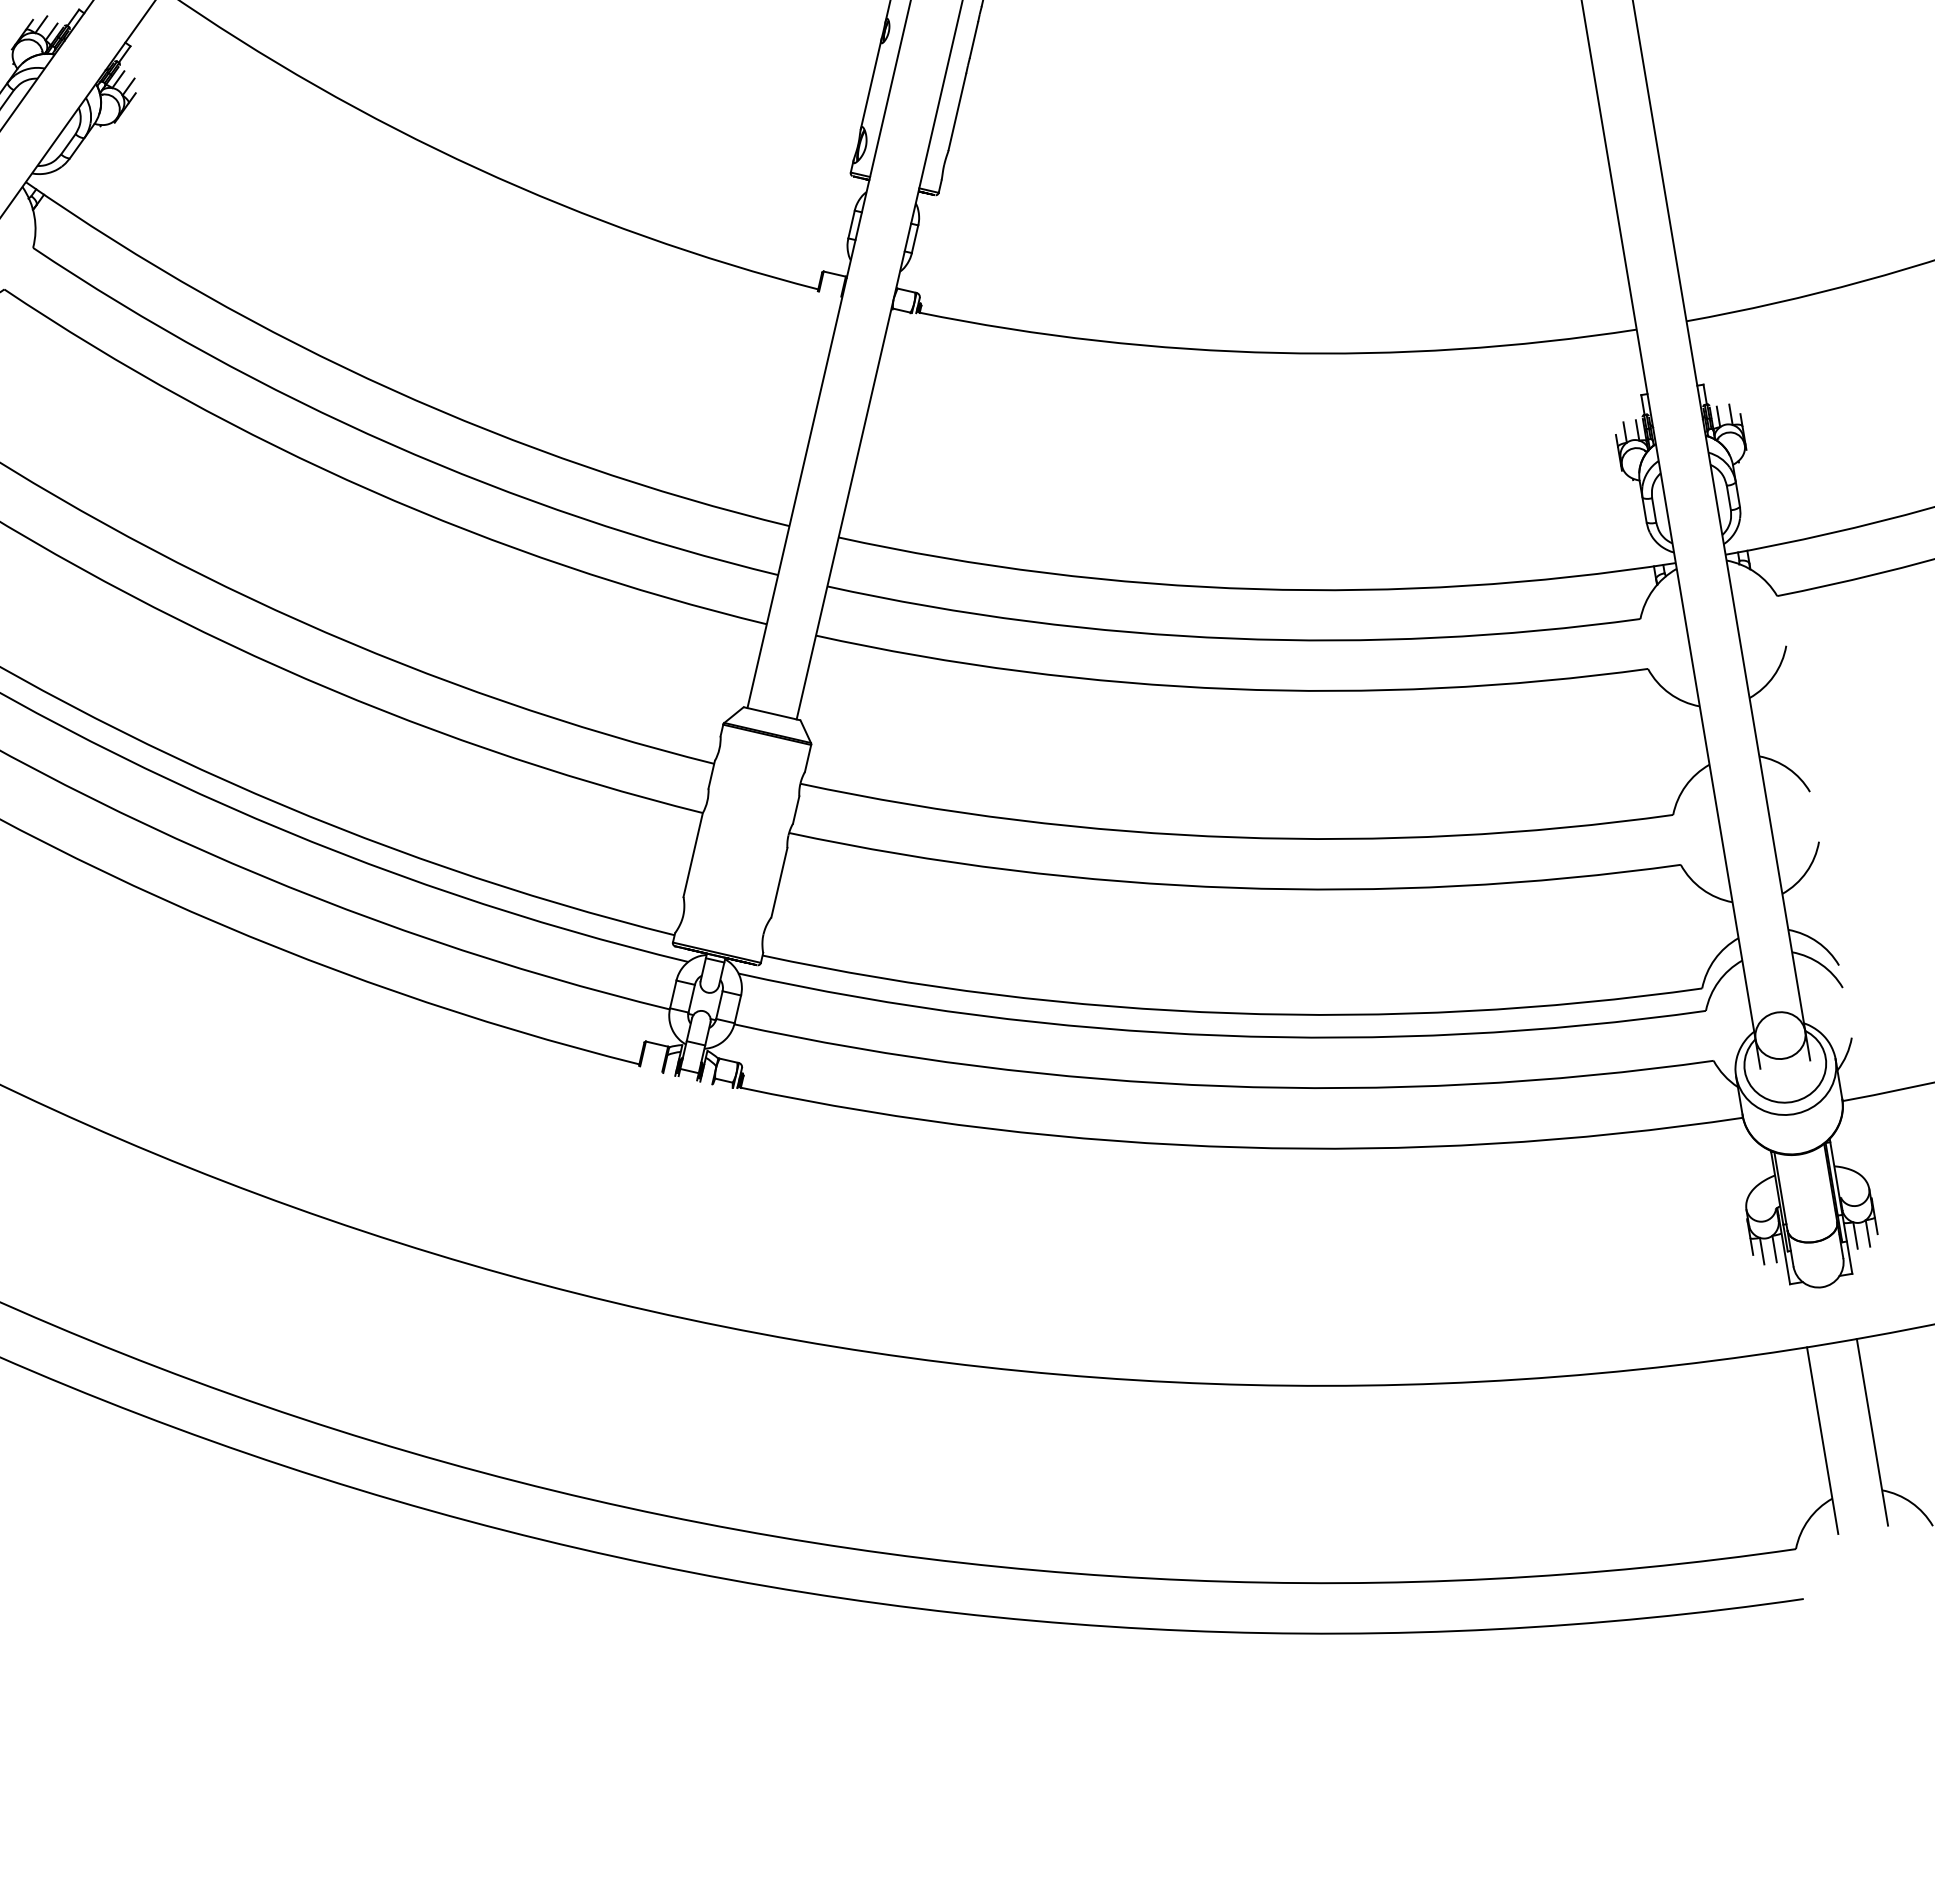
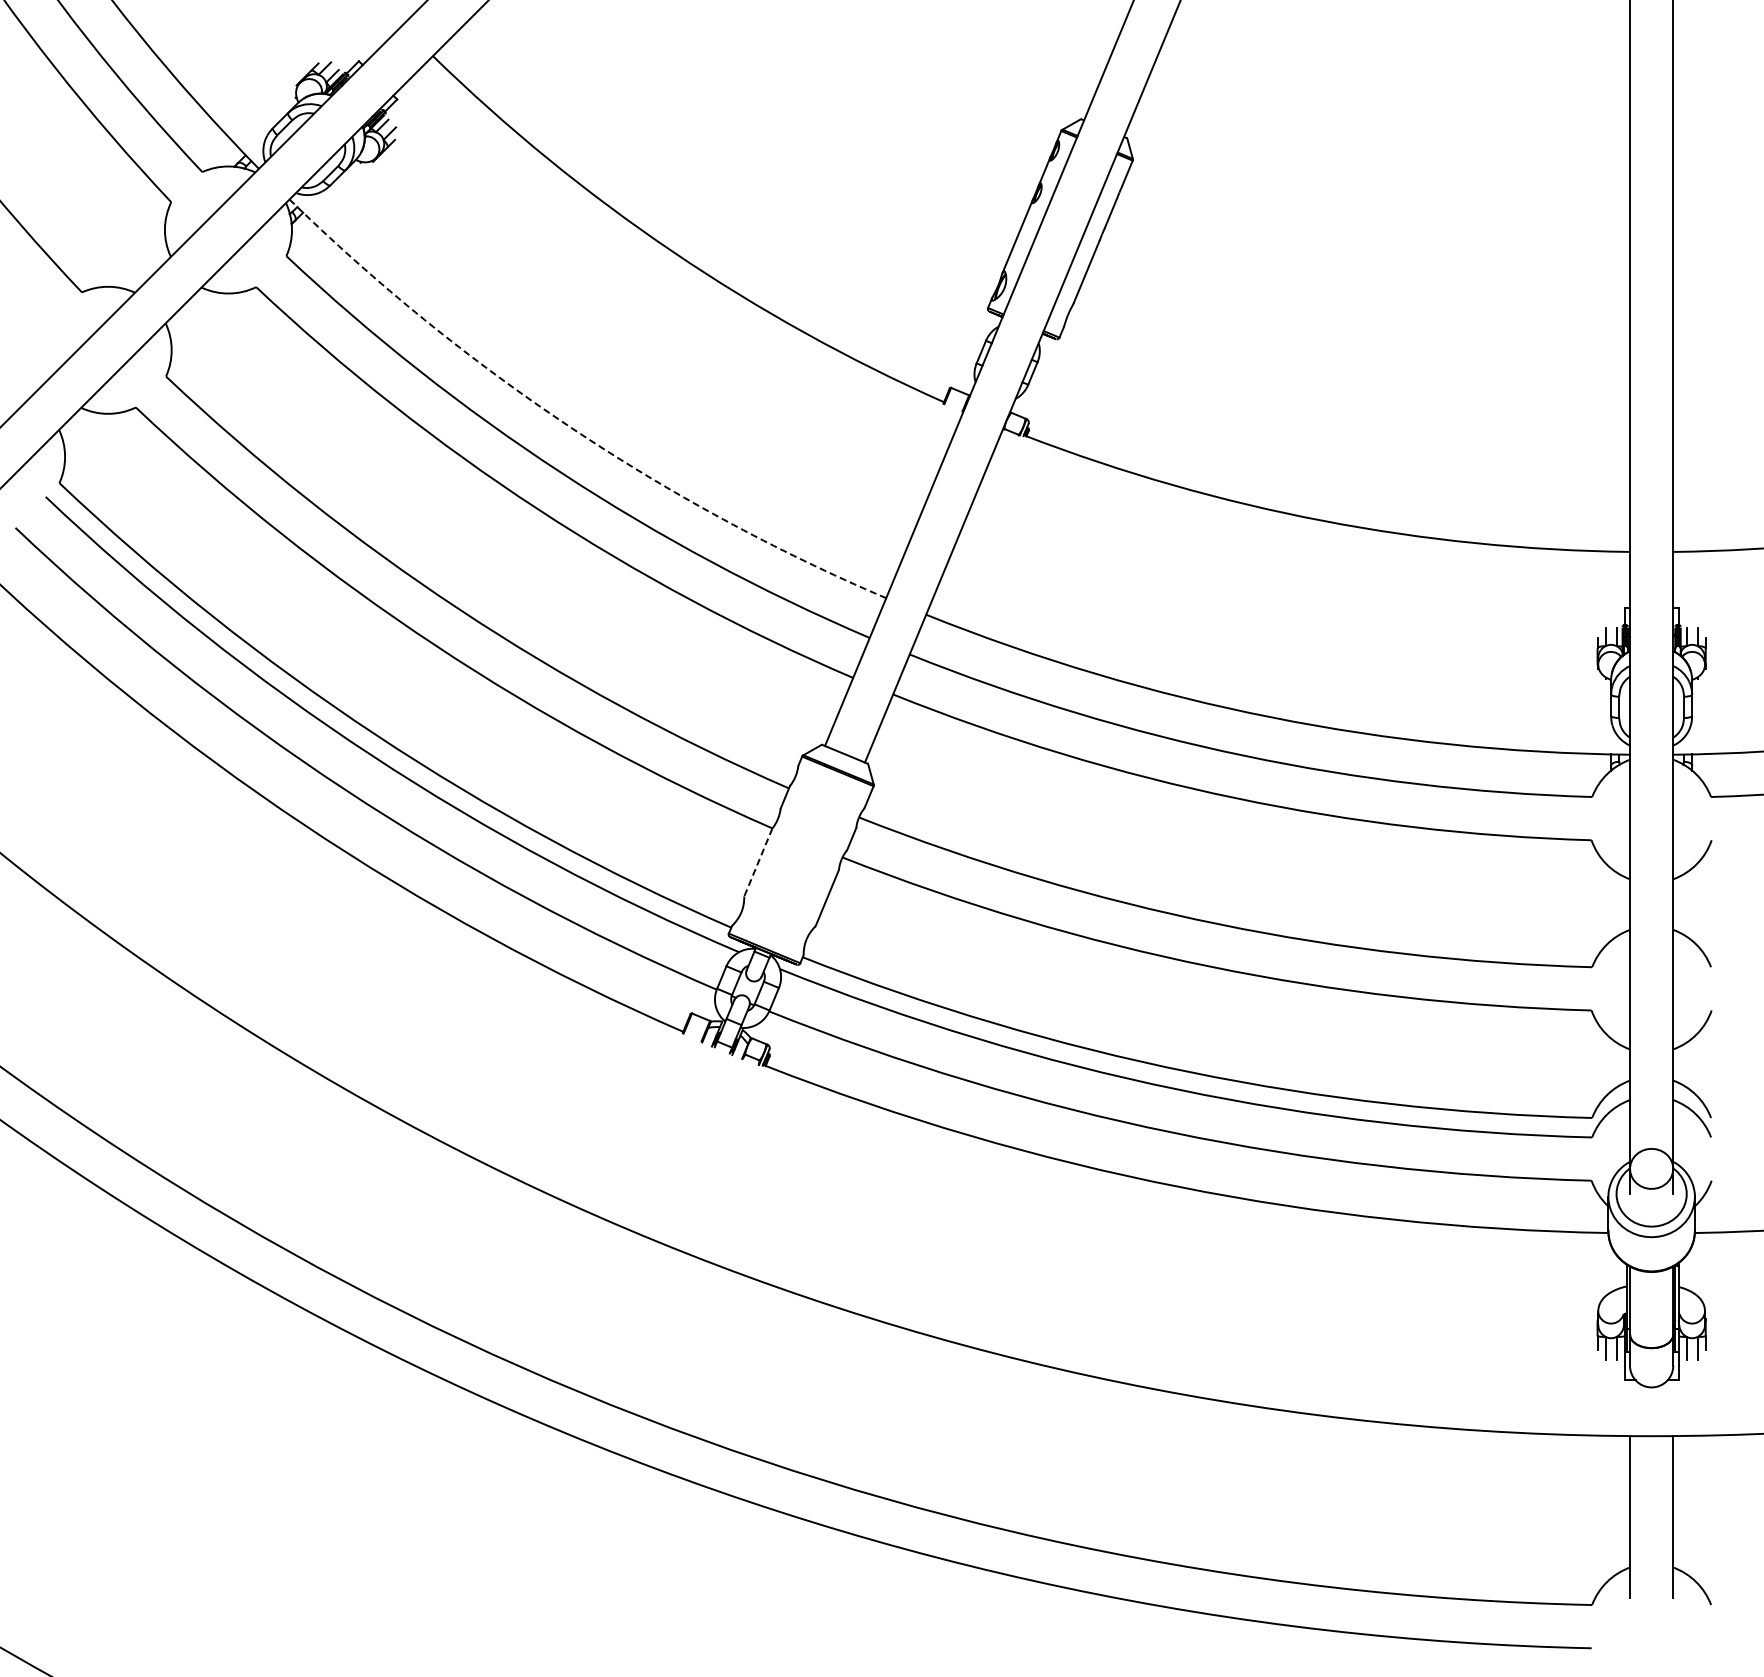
arc: (391, 389) -> (569, 426), solid -> dashed
line: (693, 854) -> (758, 862), solid -> dashed

